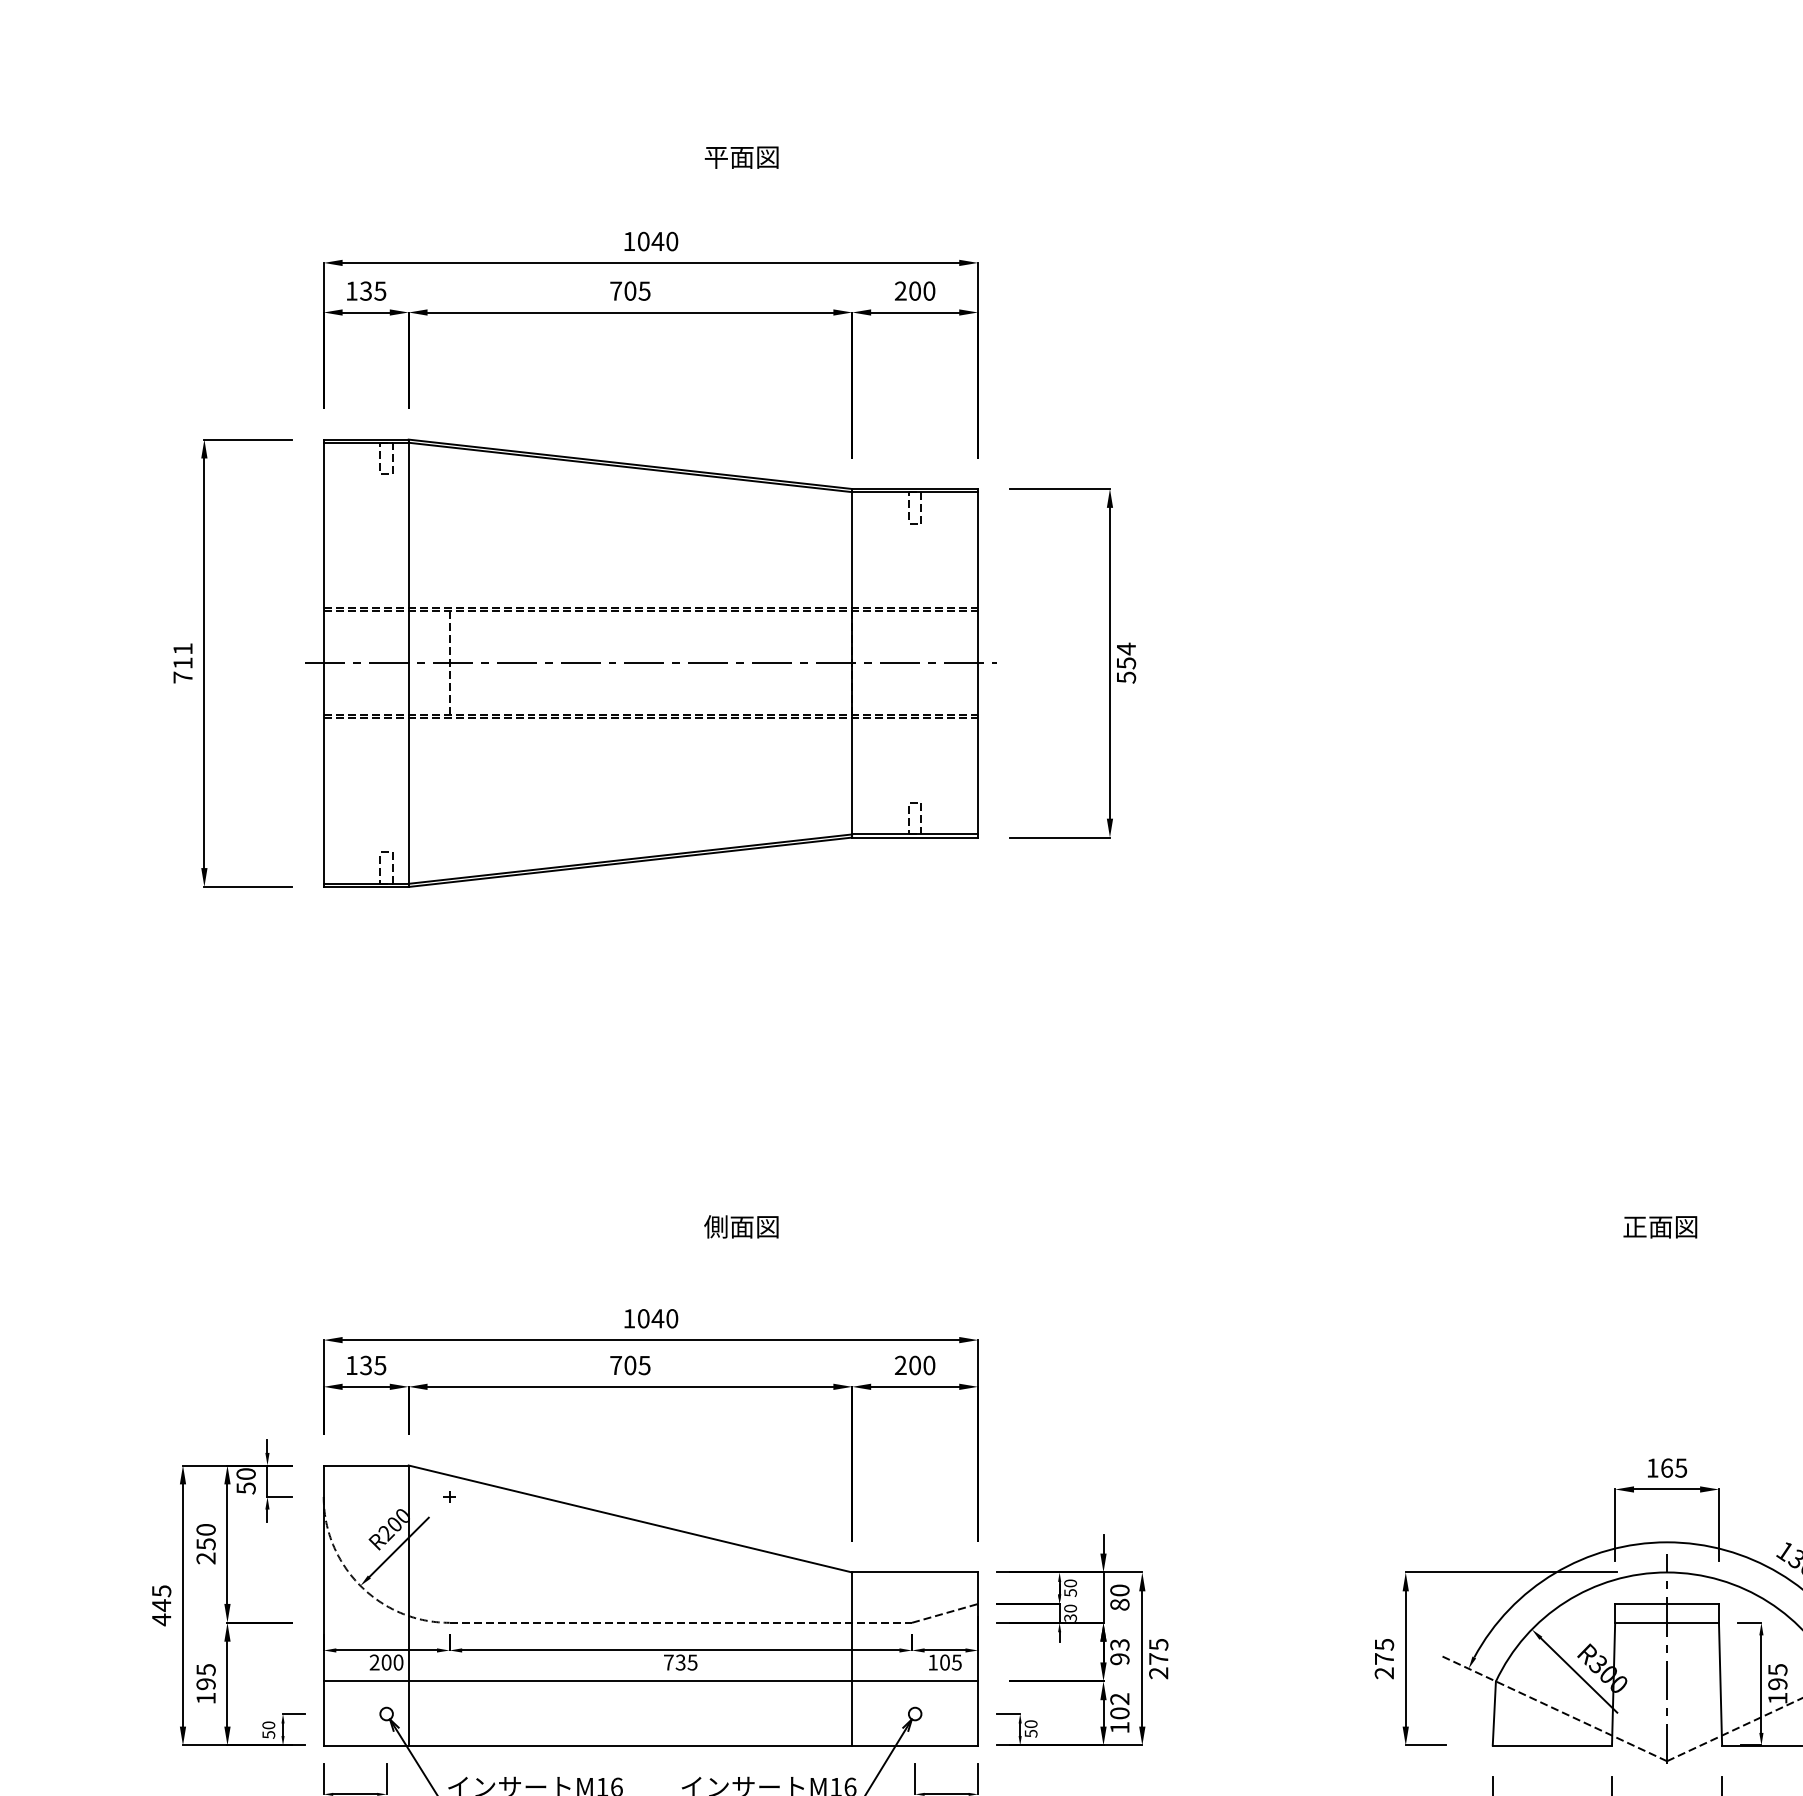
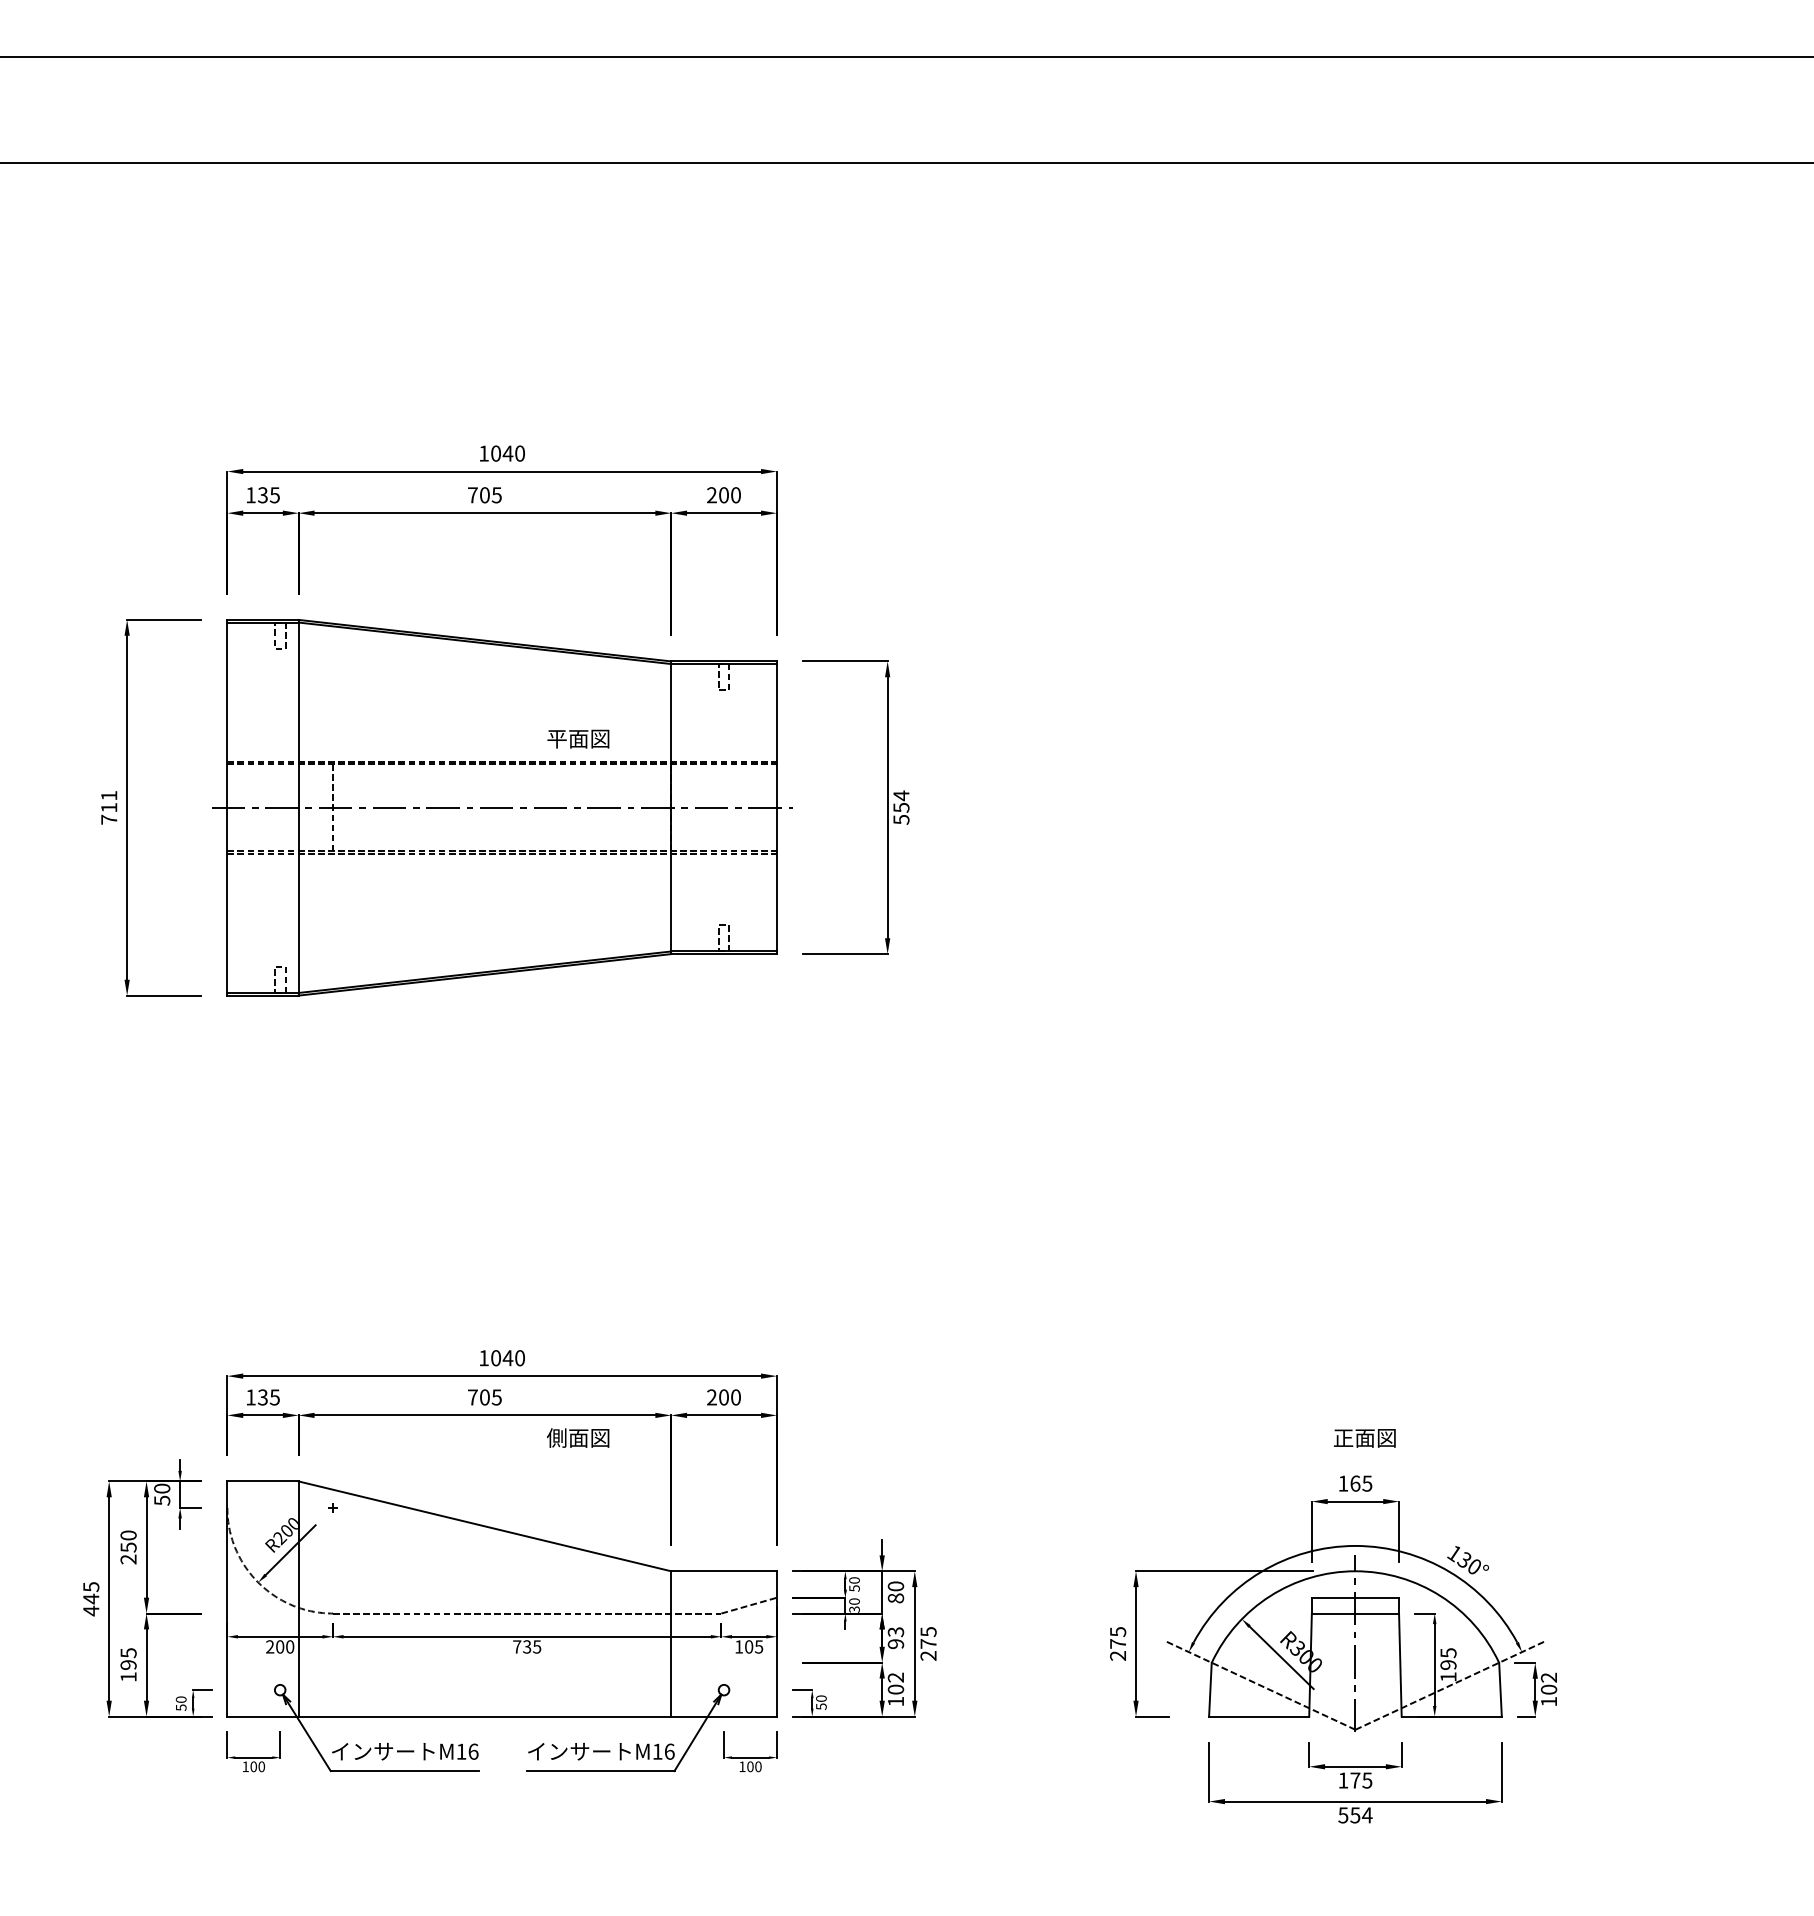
text: (741, 156) -> (578, 738), moved
text: (741, 1226) -> (578, 1437), moved
text: (1659, 1227) -> (1364, 1438), moved
line: (650, 1681) -> (501, 1662), removed

